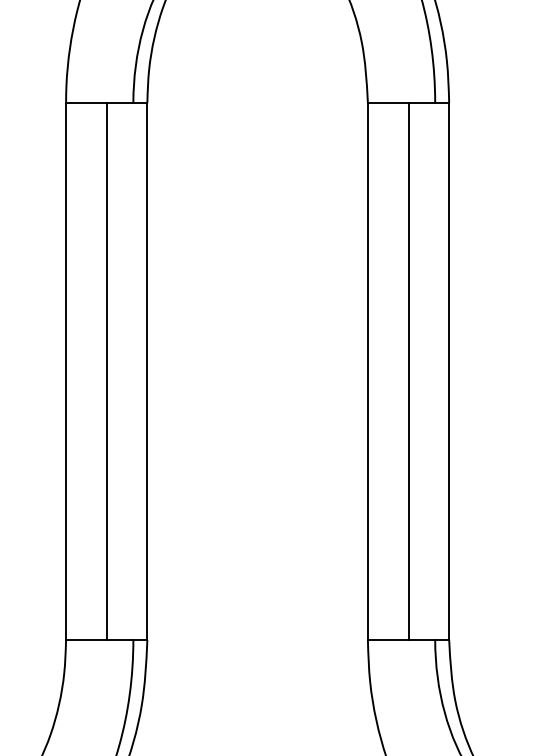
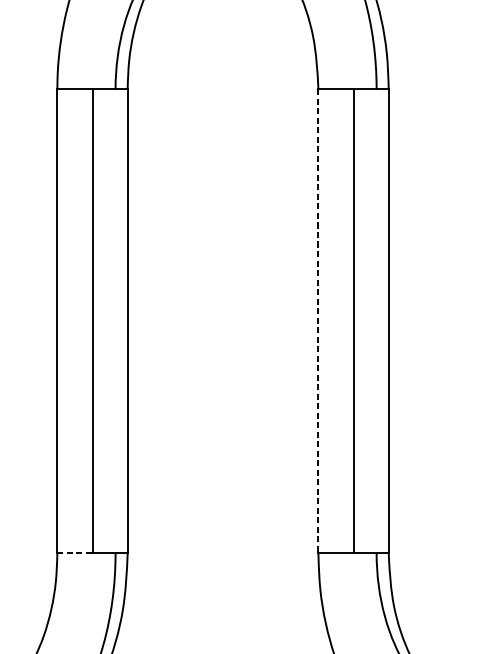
line: (367, 371) -> (318, 321), solid -> dashed
line: (86, 639) -> (75, 553), solid -> dashed

